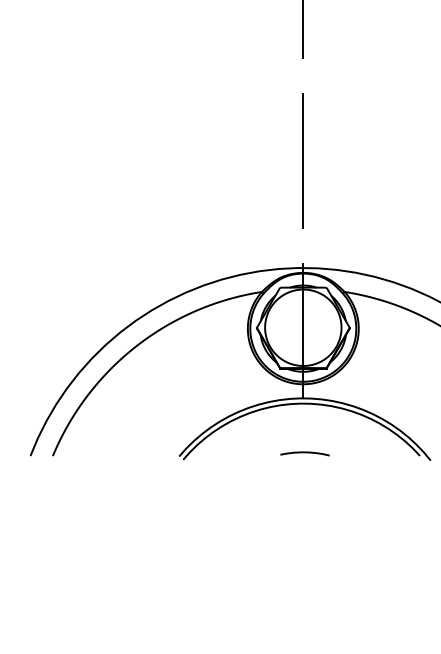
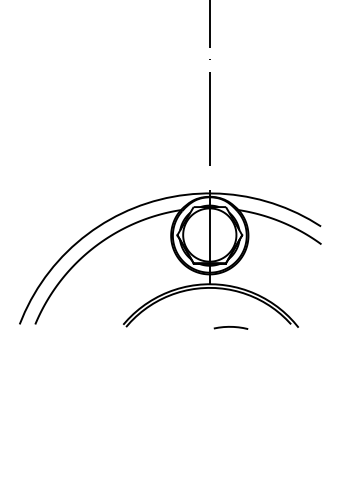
curve: (304, 453) -> (230, 327), moved

